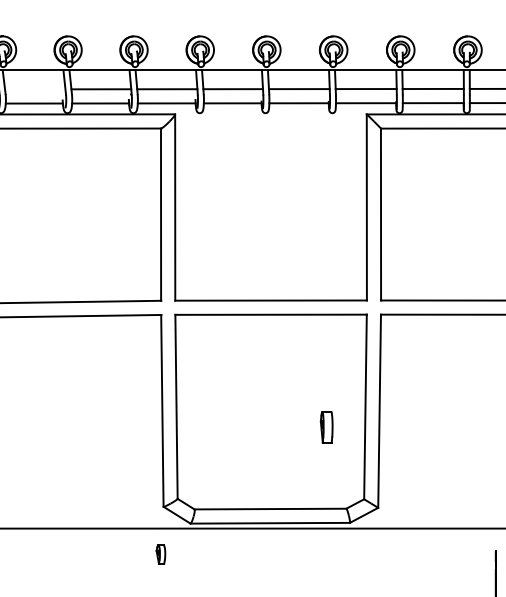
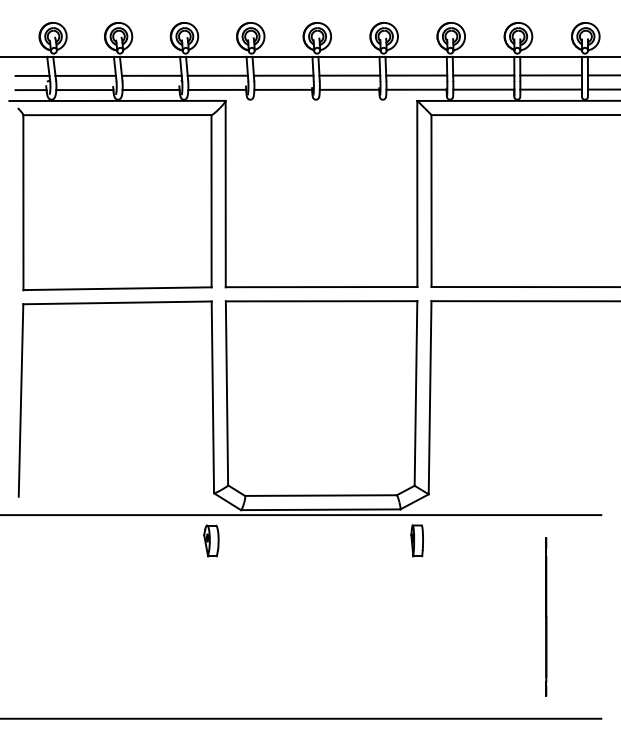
line: (35, 88) -> (85, 75), added
part: (326, 426) -> (416, 540), moved
part: (161, 553) -> (211, 540), size x1.67

